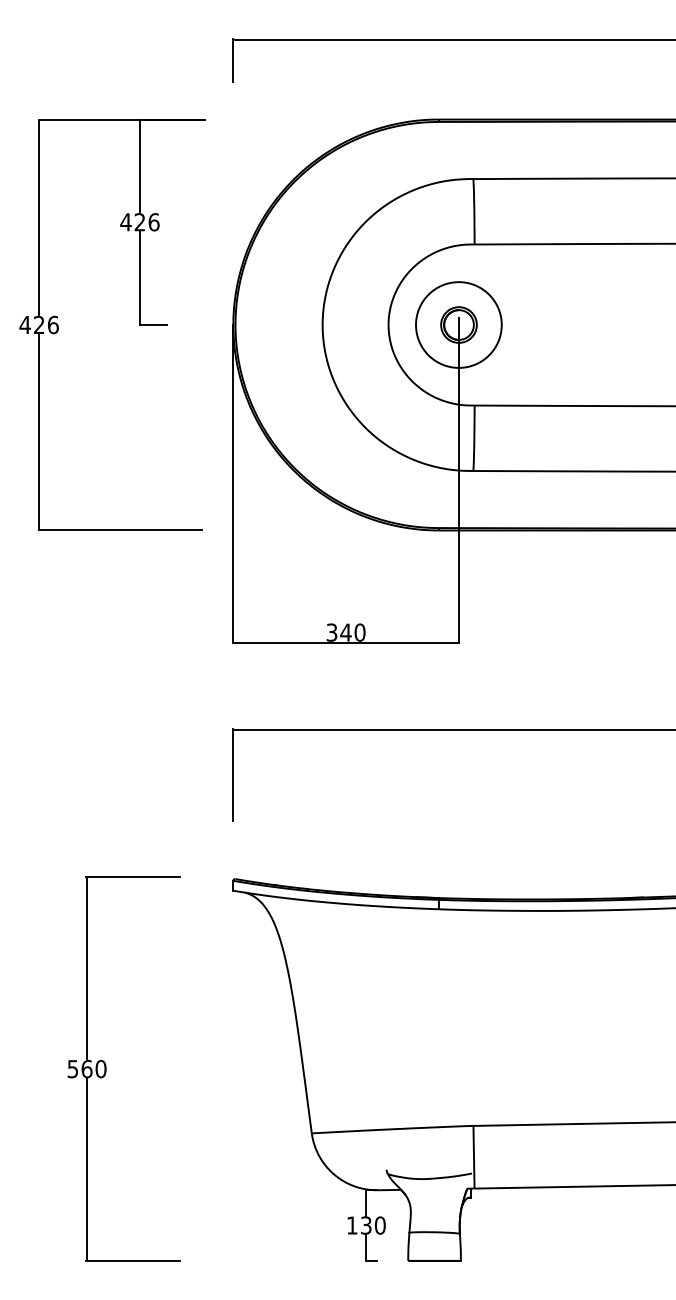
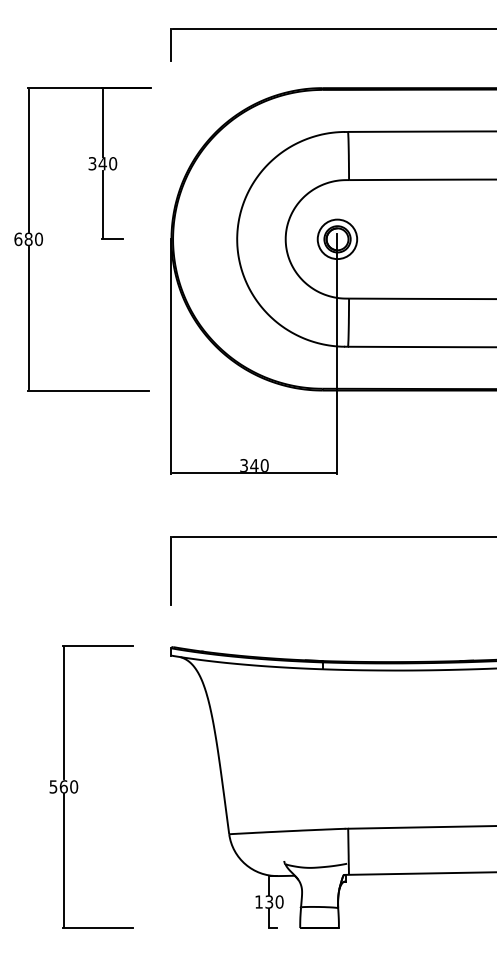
text: (139, 222) -> (102, 163), 426 -> 340
text: (38, 324) -> (28, 238), 426 -> 680
circle: (458, 324) -> (337, 238), size x0.62

